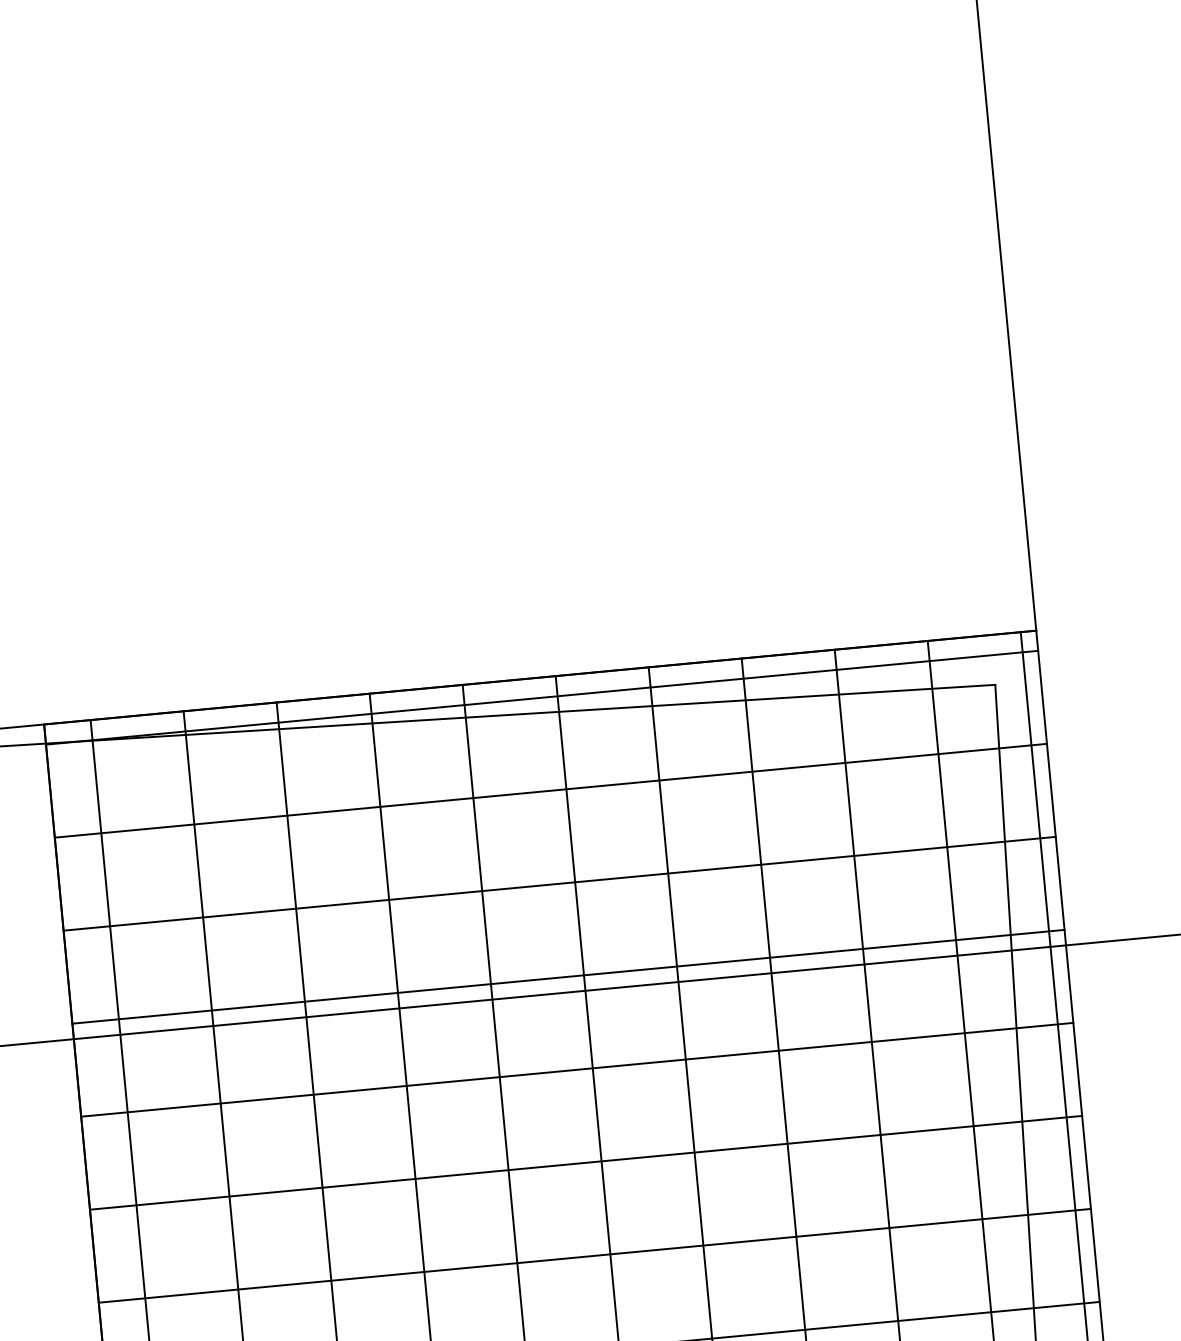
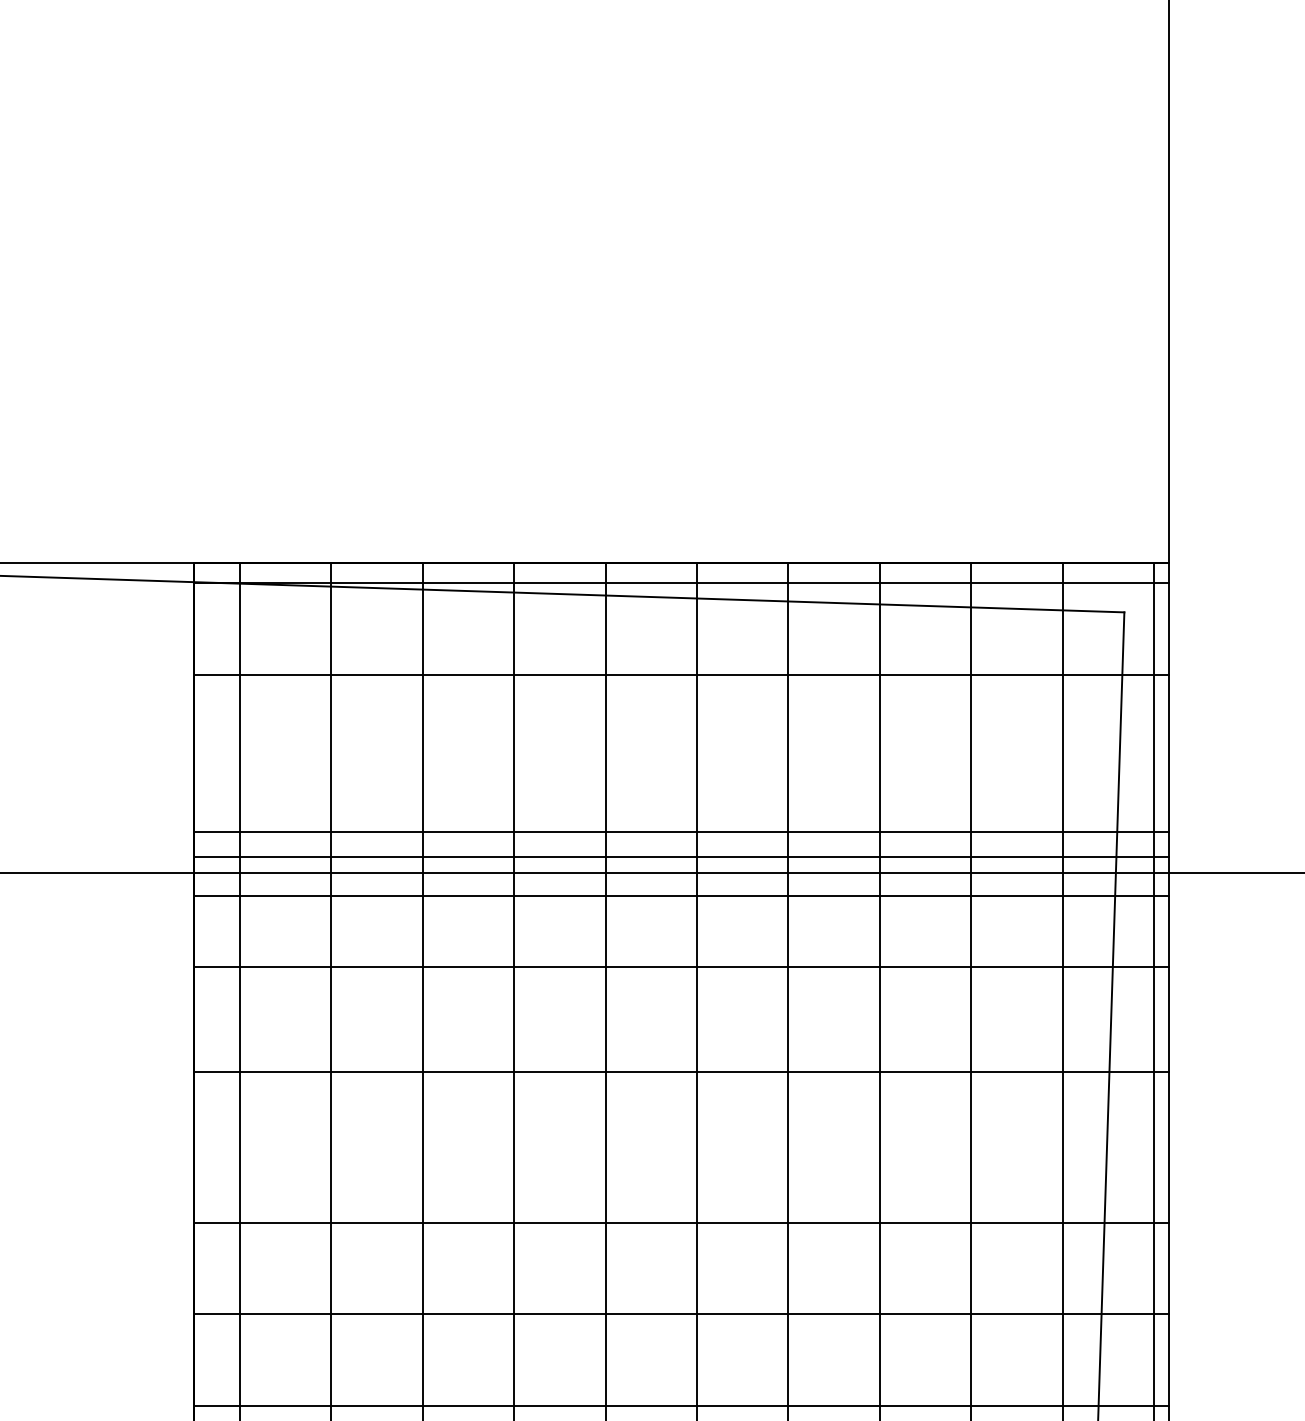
line: (559, 884) -> (681, 832), moved
line: (576, 1069) -> (681, 895), moved
line: (585, 1163) -> (681, 967), moved
line: (594, 1255) -> (681, 1071), moved

